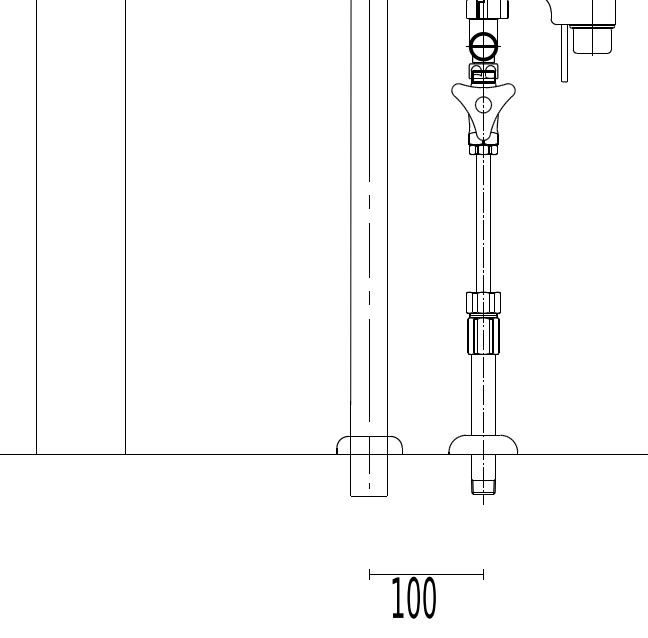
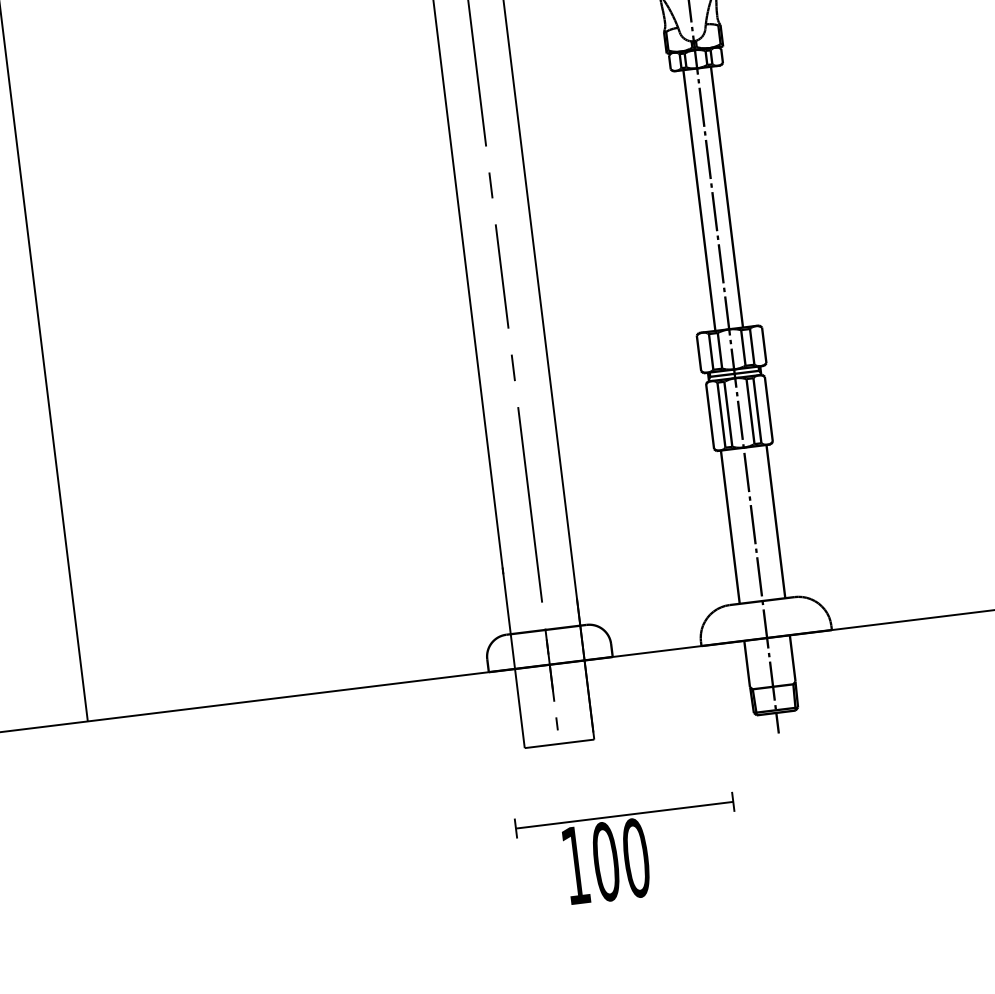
text: (426, 593) -> (629, 850), moved

